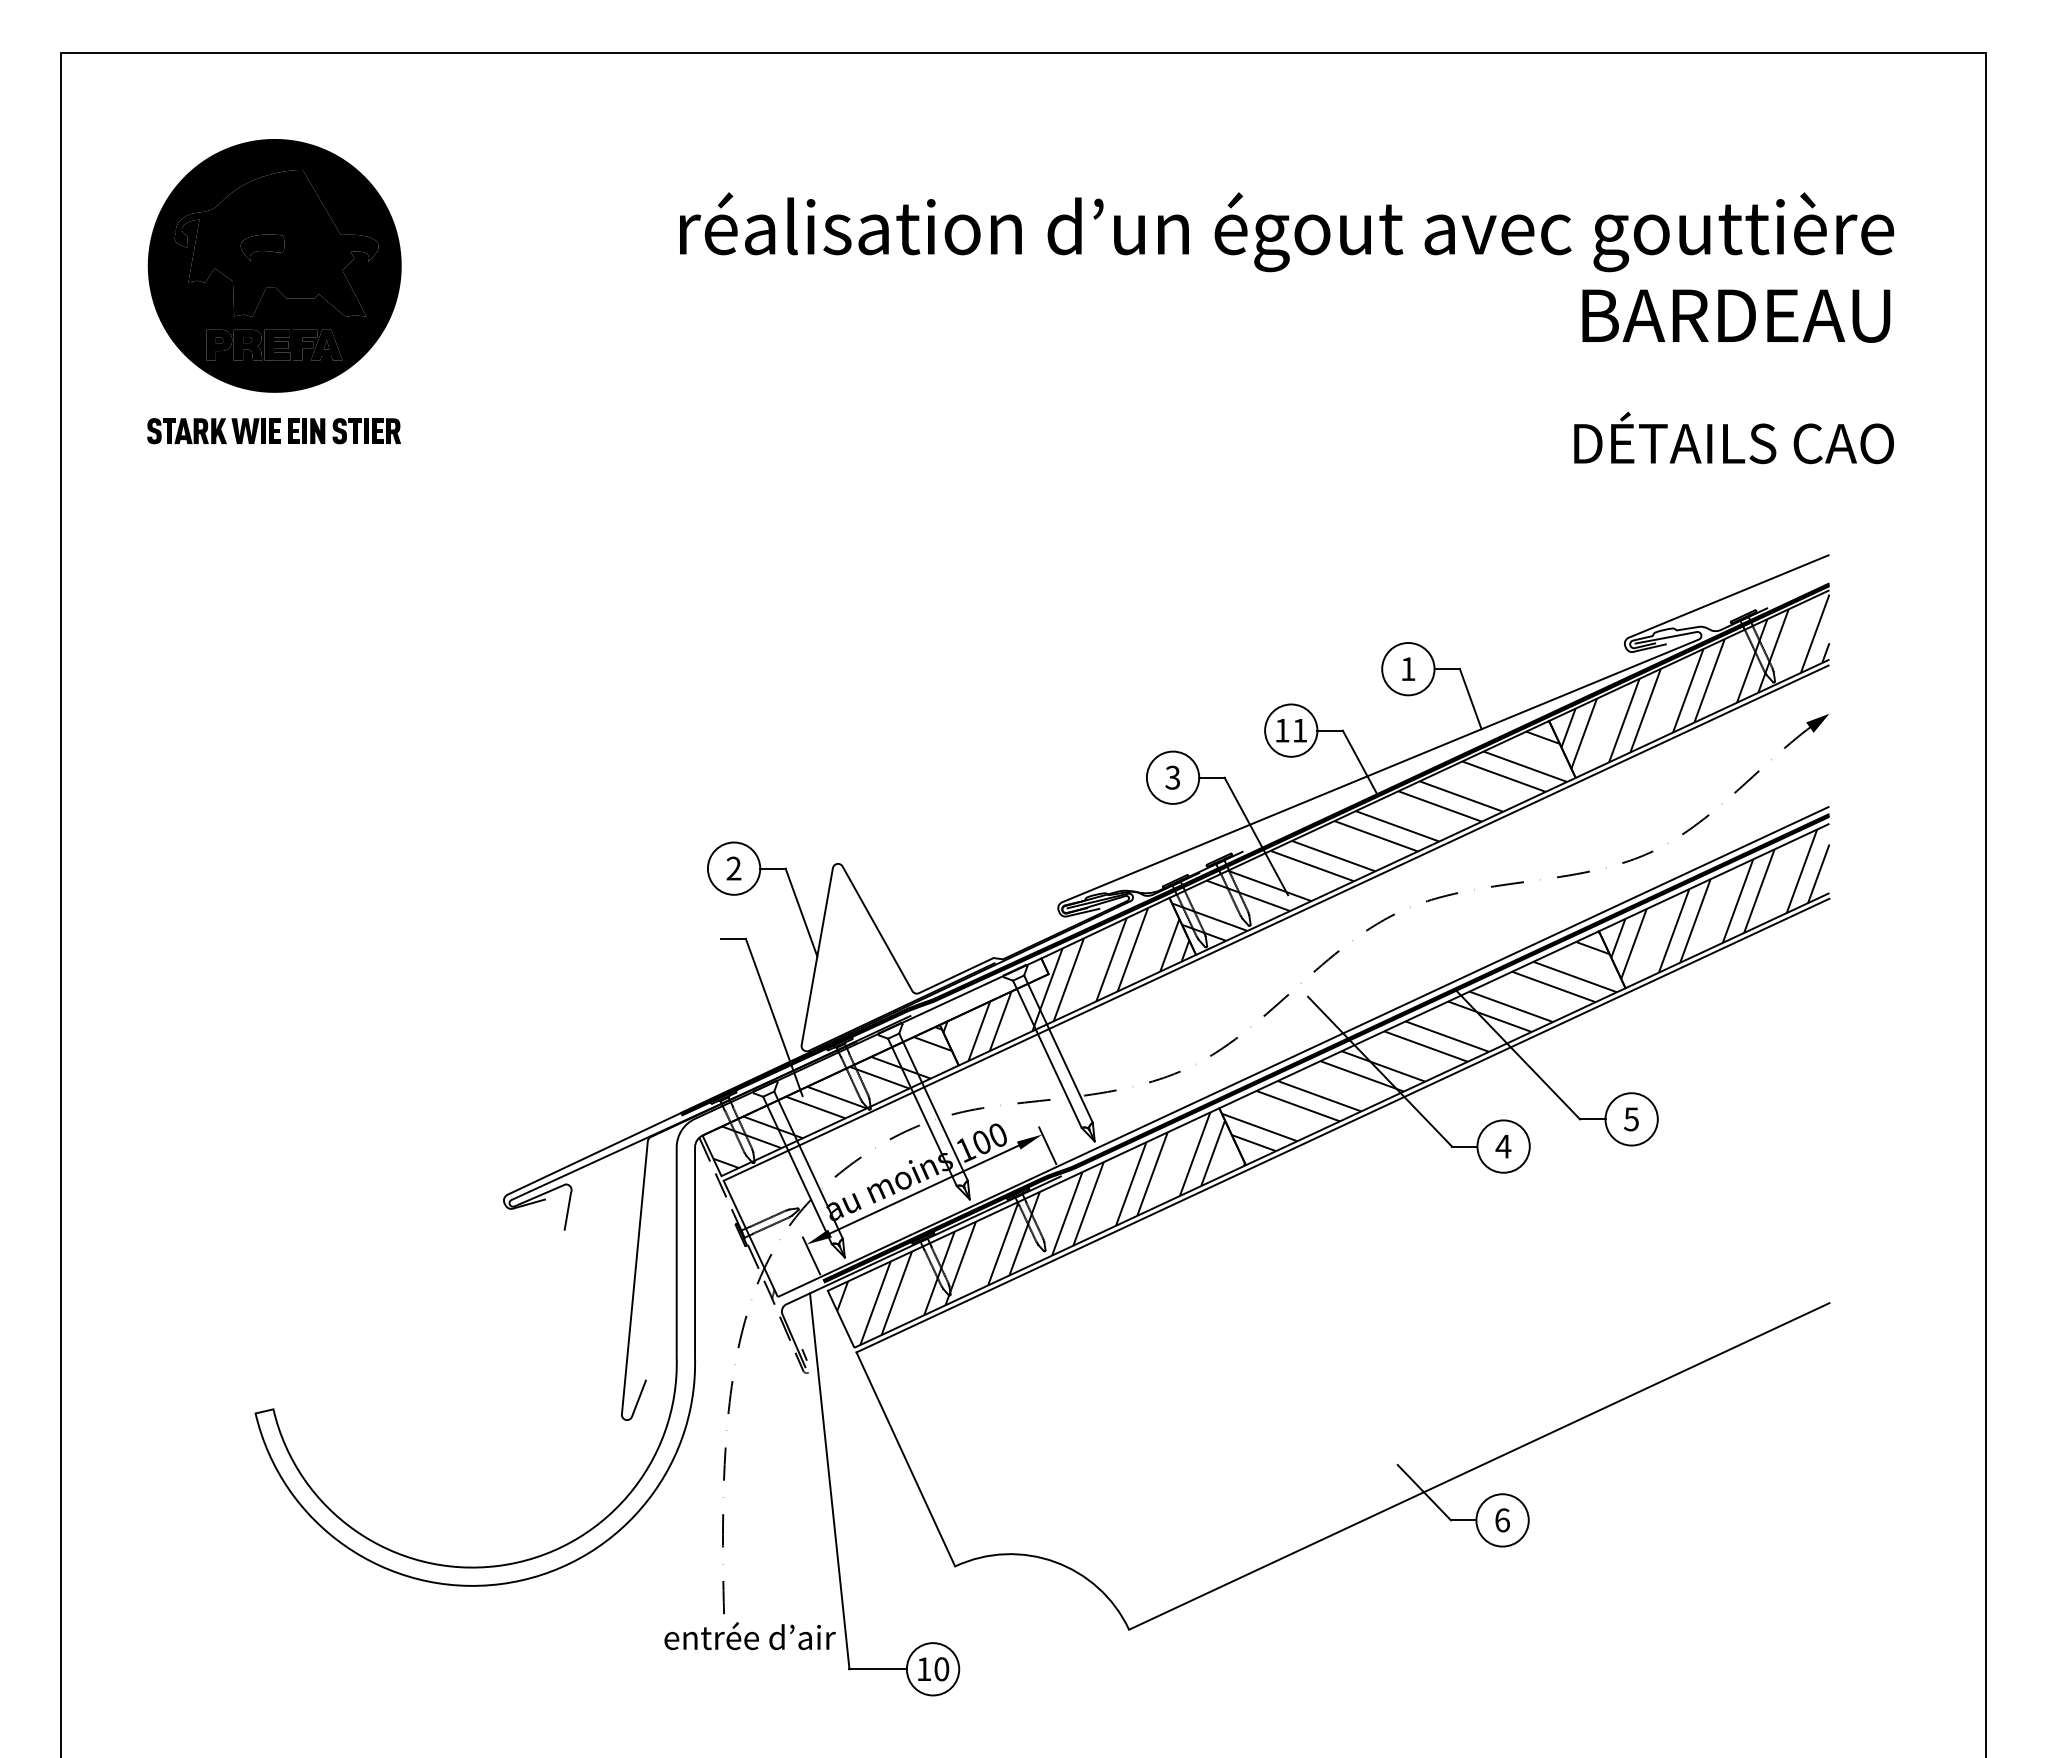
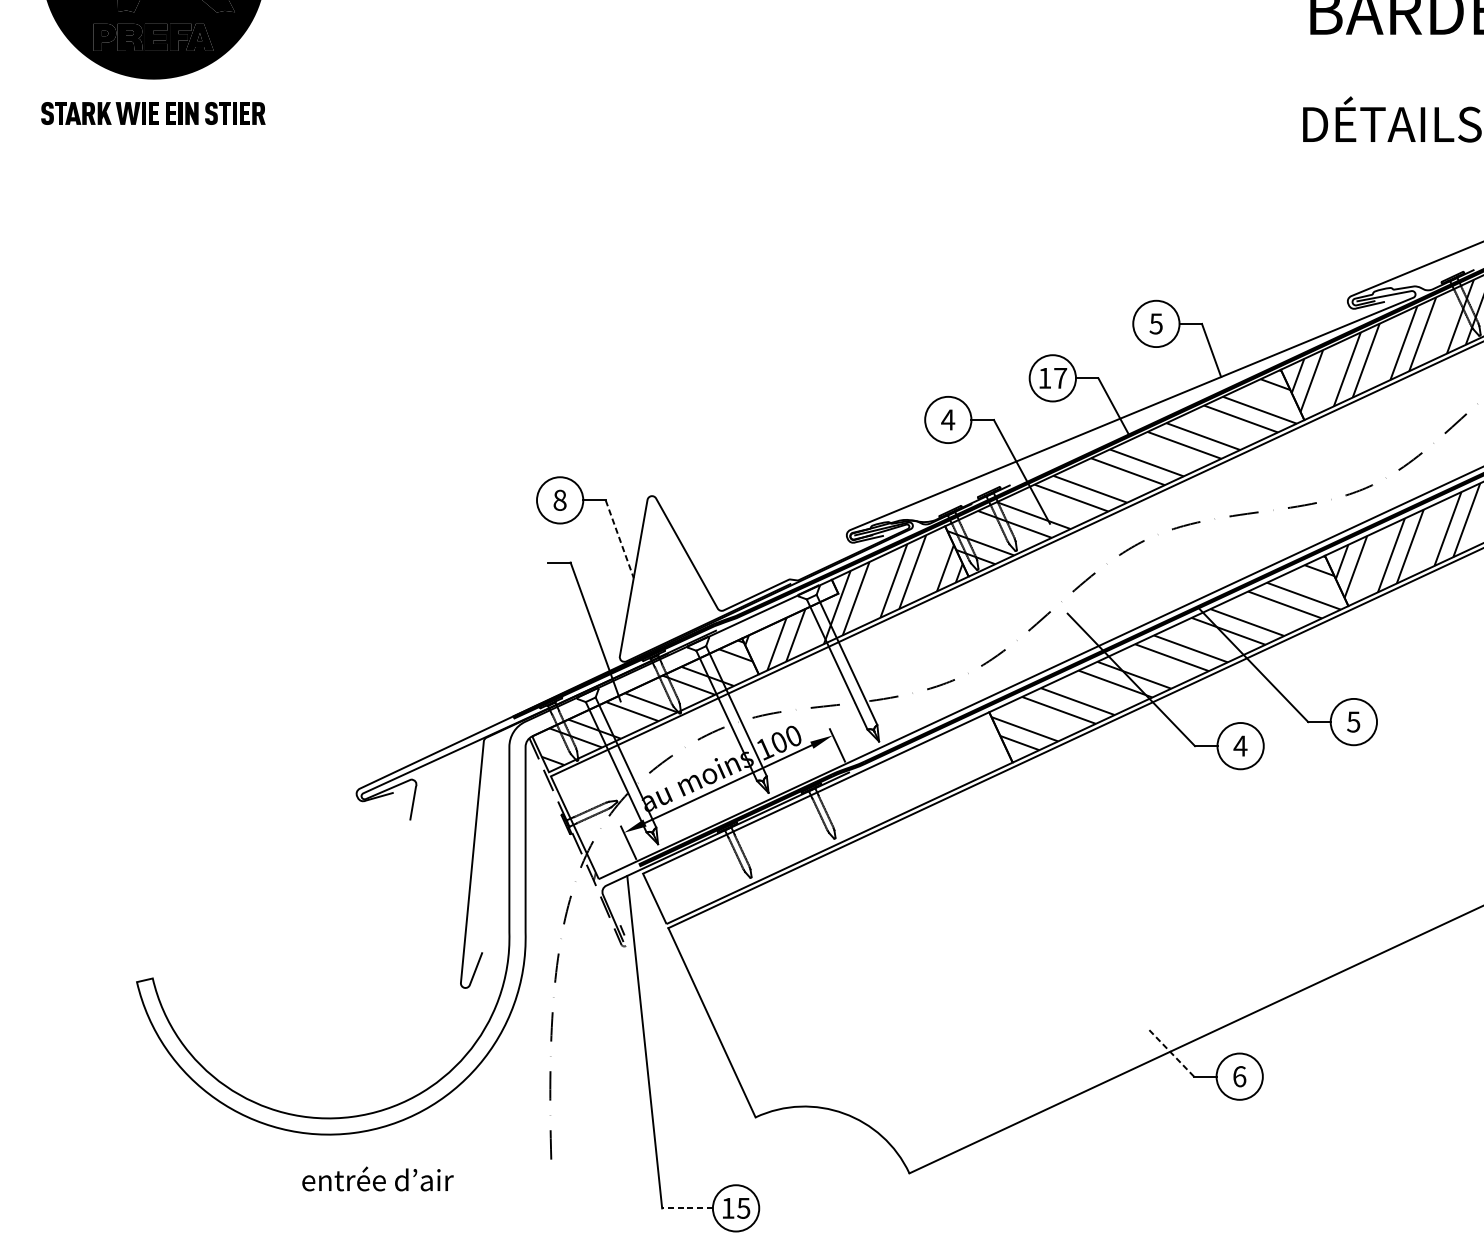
text: (1407, 669) -> (1155, 324), 1 -> 5
text: (1299, 730) -> (1060, 378), 11 -> 17
text: (1172, 777) -> (947, 419), 3 -> 4
text: (733, 868) -> (559, 500), 2 -> 8
line: (801, 912) -> (619, 539), solid -> dashed
hatch: (1040, 1228) -> (831, 818), removed
line: (1424, 1492) -> (1170, 1052), solid -> dashed
text: (749, 1636) -> (377, 1179), moved
line: (878, 1669) -> (687, 1208), solid -> dashed
text: (941, 1669) -> (743, 1208), 10 -> 15

